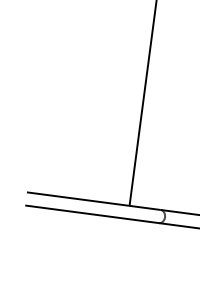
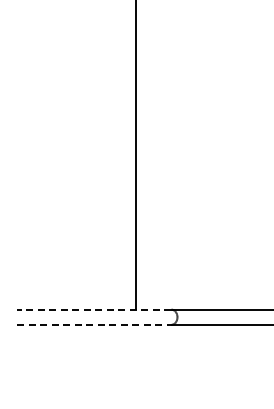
line: (93, 200) -> (93, 309), solid -> dashed
line: (92, 214) -> (94, 324), solid -> dashed

